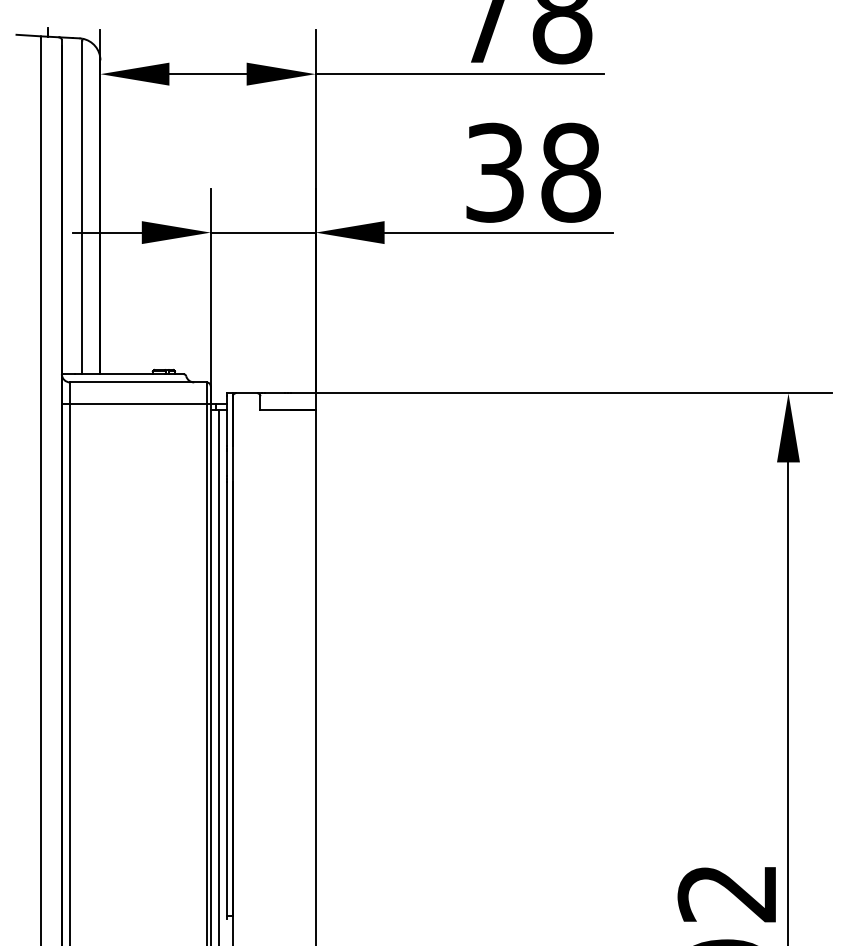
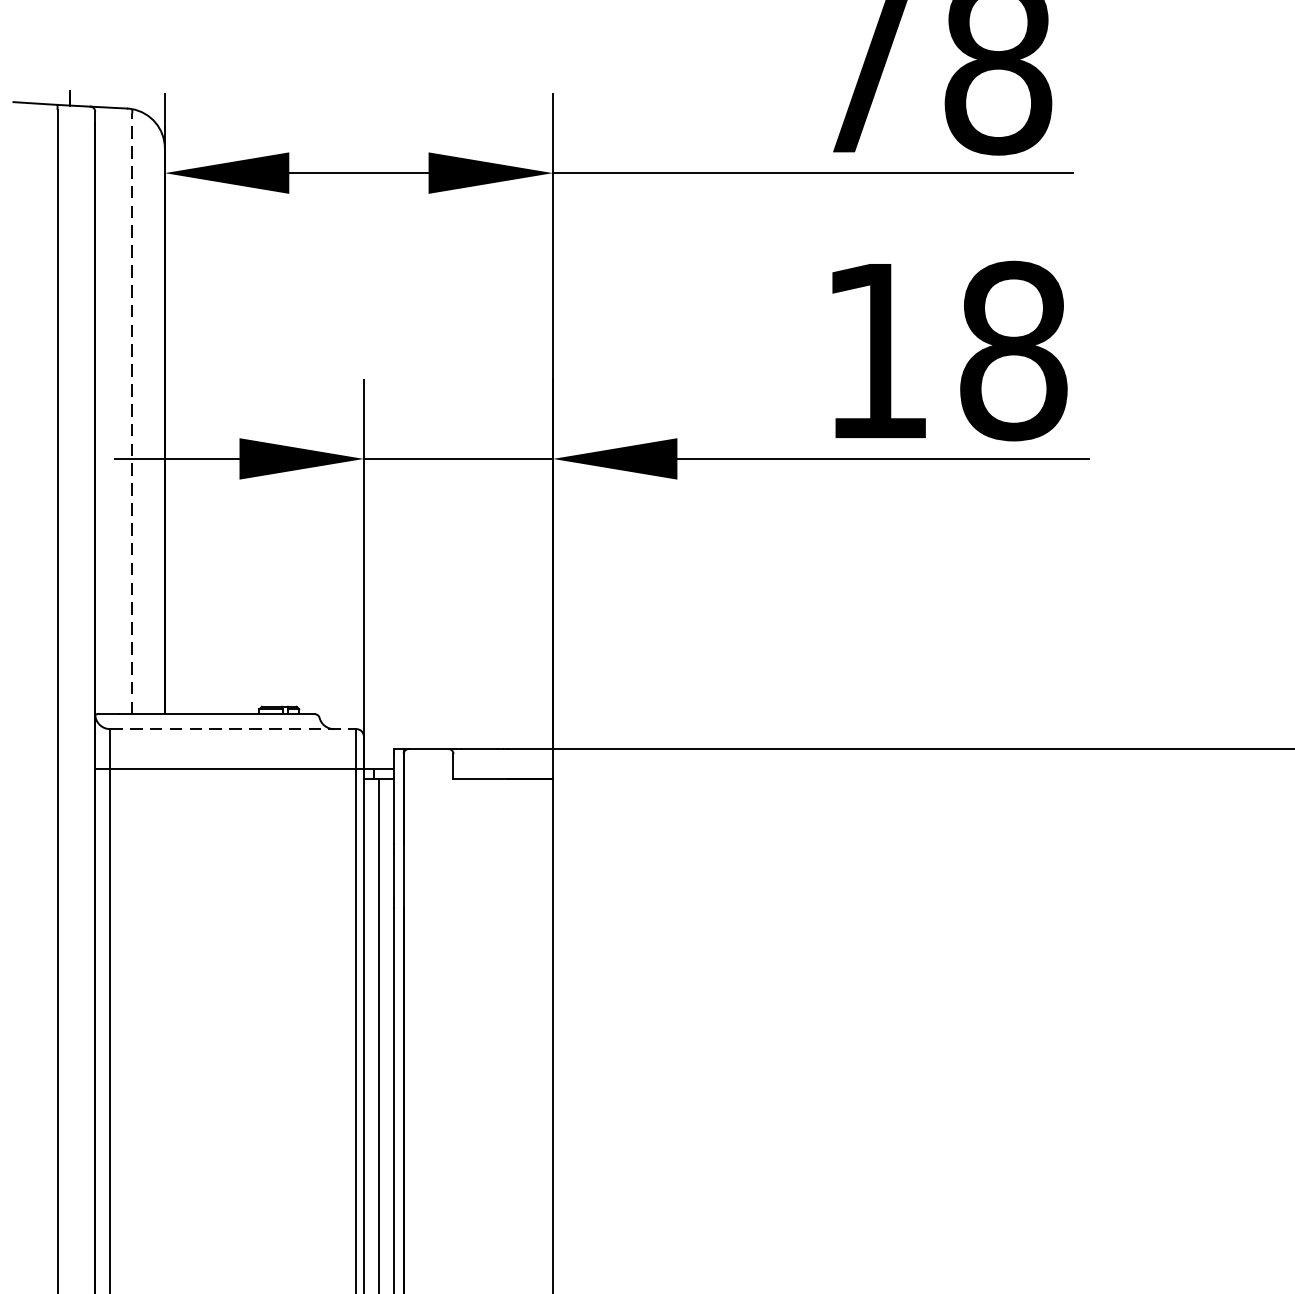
text: (494, 172) -> (875, 350), 38 -> 18
line: (82, 207) -> (132, 413), solid -> dashed
line: (138, 382) -> (233, 729), solid -> dashed

